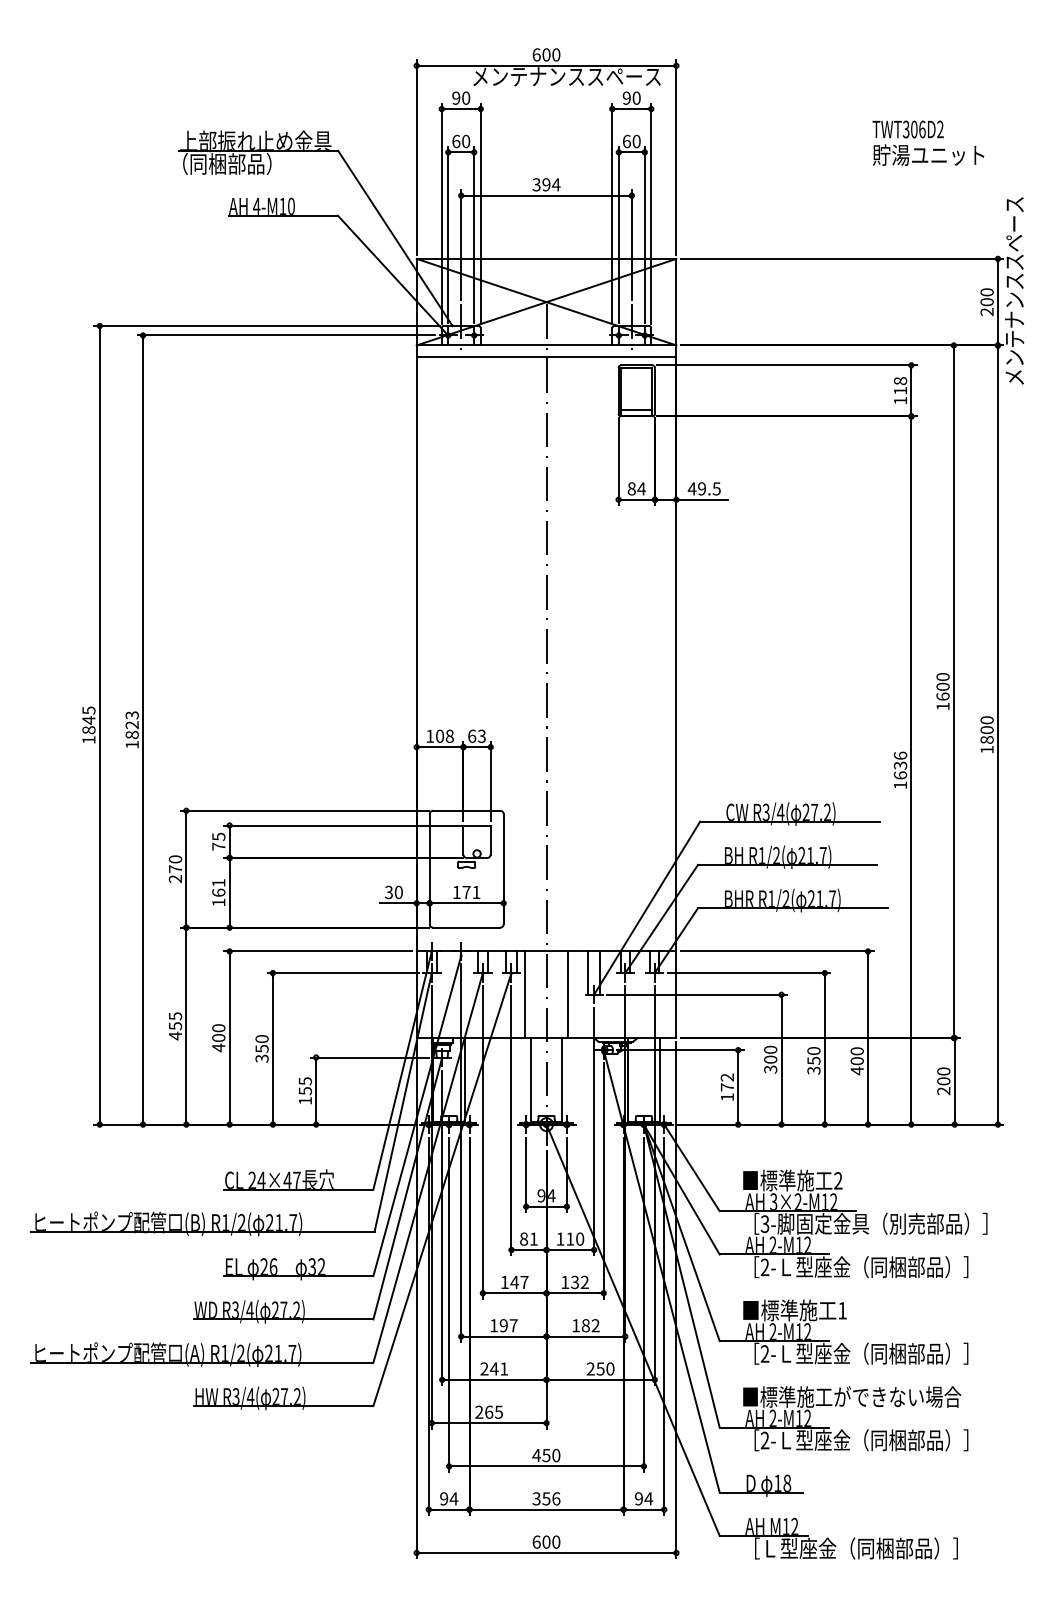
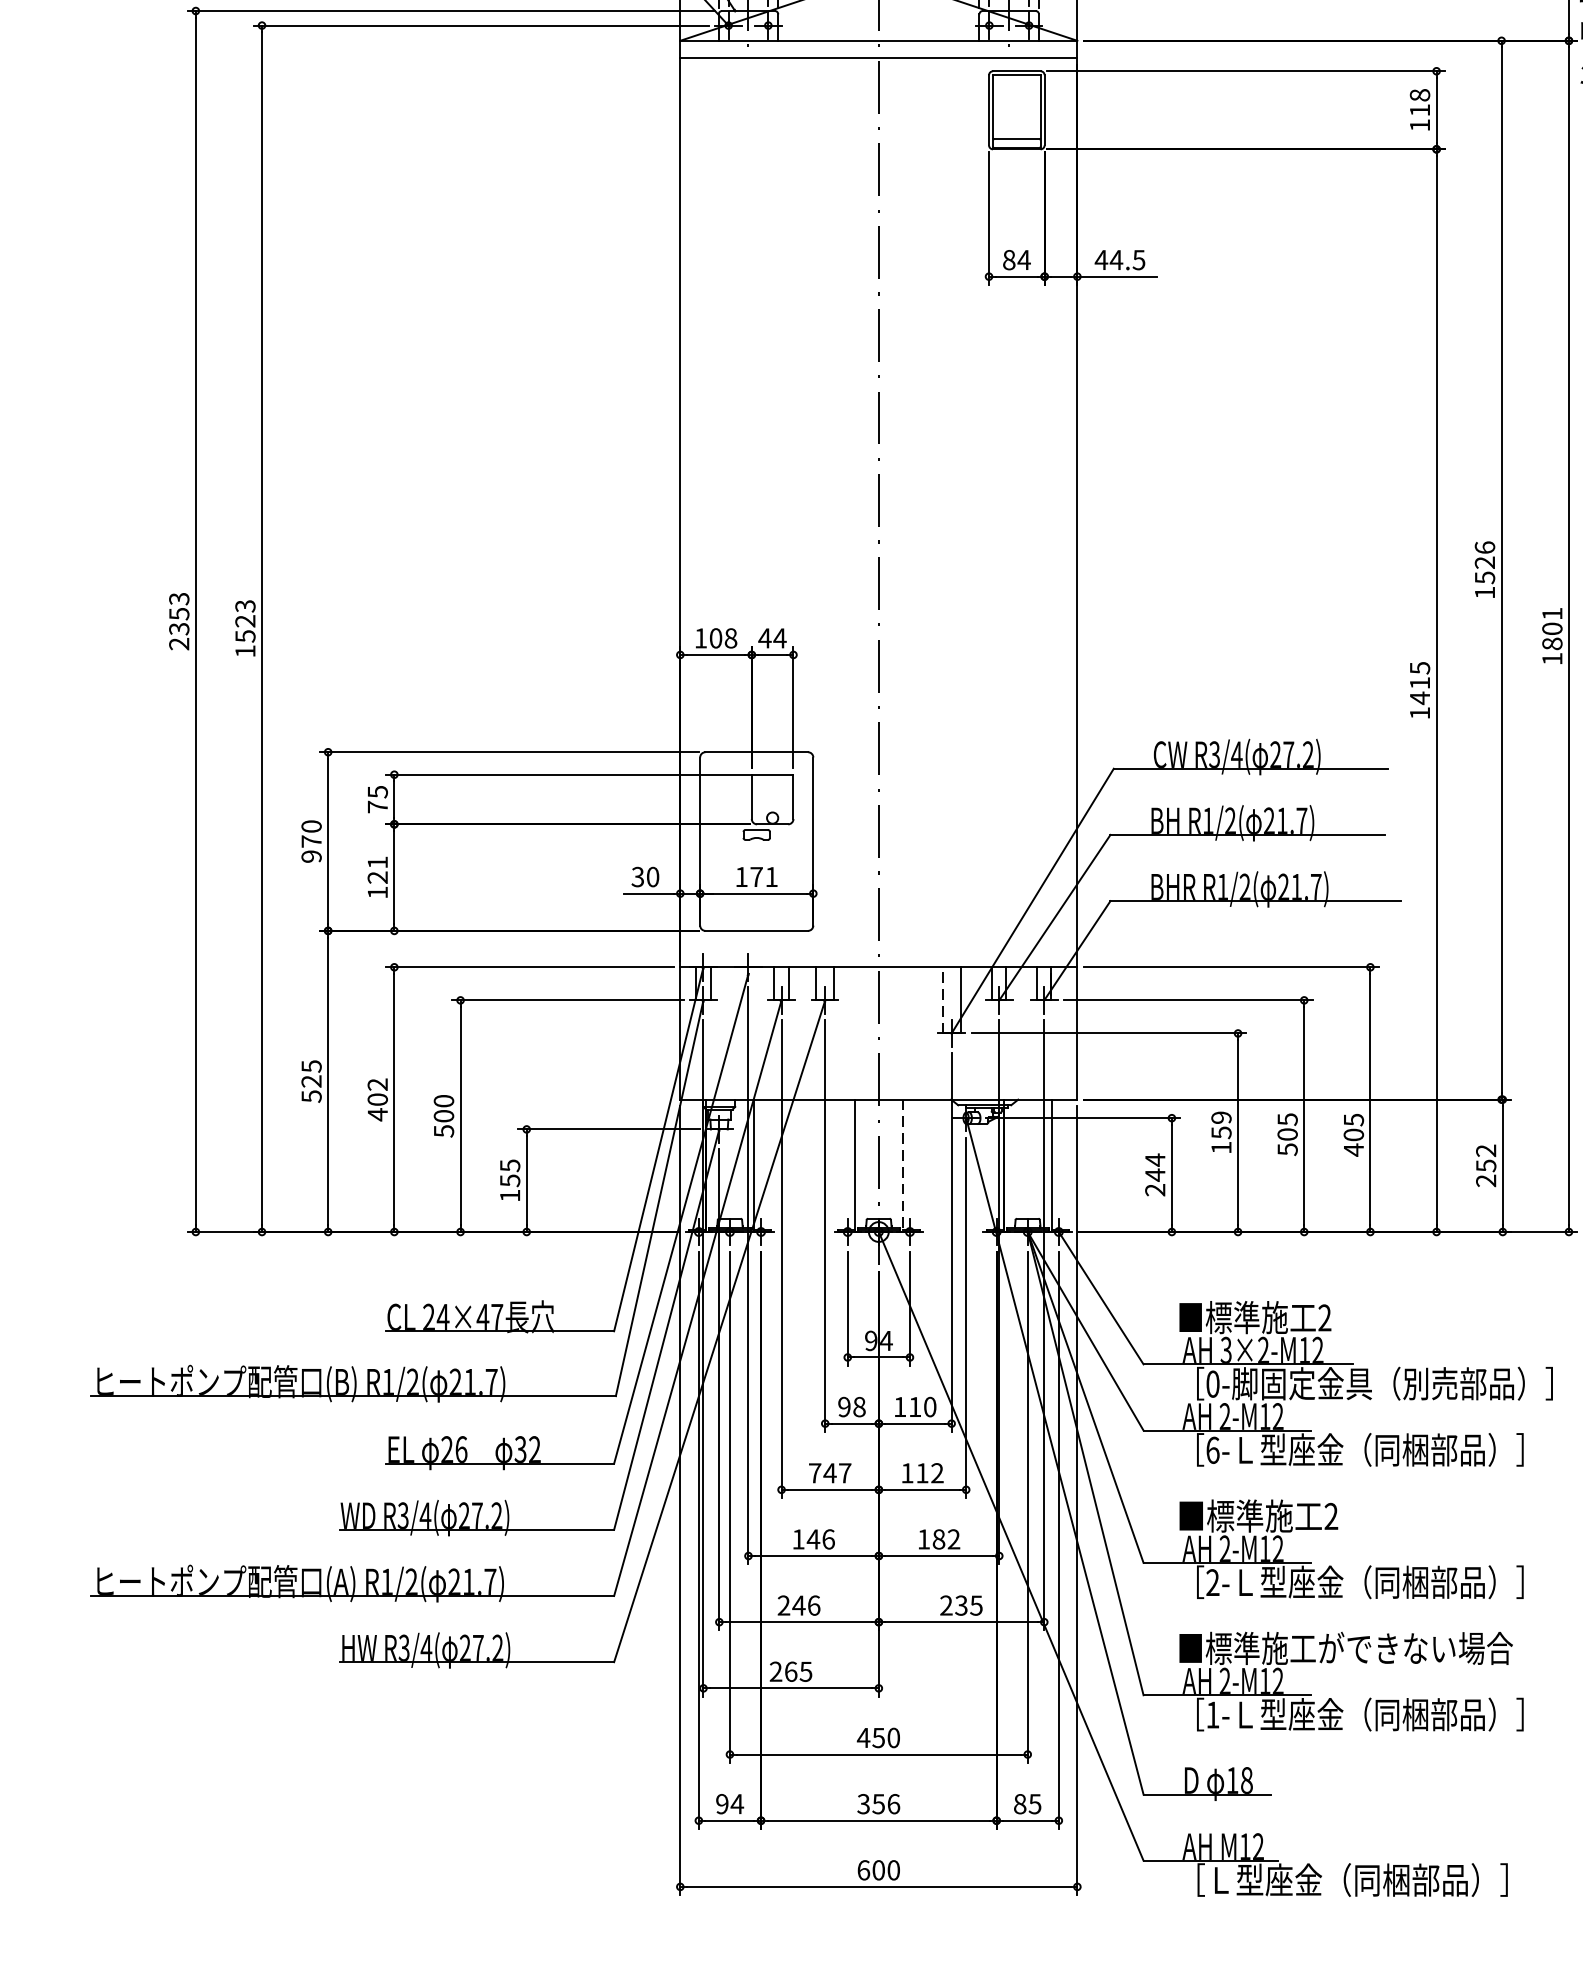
text: (701, 488) -> (1115, 259), 49.5 -> 44.5
text: (942, 686) -> (1484, 562), 1600 -> 1526
text: (986, 720) -> (1551, 614), 1800 -> 1801
text: (88, 725) -> (178, 621), 1845 -> 2353
text: (131, 734) -> (244, 635), 1823 -> 1523
text: (476, 735) -> (771, 637), 63 -> 44
text: (900, 765) -> (1419, 682), 1636 -> 1415
text: (175, 879) -> (311, 857), 270 -> 970
text: (218, 892) -> (377, 877), 161 -> 121
line: (588, 973) -> (942, 1000), solid -> dashed
line: (524, 994) -> (845, 1033), removed
line: (568, 994) -> (912, 1033), removed
text: (218, 1028) -> (377, 1085), 400 -> 402
text: (175, 1031) -> (311, 1089), 455 -> 525
text: (856, 1051) -> (1352, 1120), 400 -> 405
text: (261, 1053) -> (443, 1123), 350 -> 500
text: (770, 1059) -> (1221, 1132), 300 -> 159
text: (813, 1060) -> (1286, 1133), 350 -> 505
text: (943, 1076) -> (1485, 1158), 200 -> 252
line: (562, 1081) -> (903, 1166), solid -> dashed
text: (726, 1087) -> (1153, 1175), 172 -> 244
text: (764, 1223) -> (1212, 1383), 3- -> 0-
text: (528, 1238) -> (851, 1406), 81 -> 98
text: (764, 1267) -> (1212, 1450), 2- -> 6-
text: (504, 1282) -> (814, 1473), 147 -> 747
text: (574, 1282) -> (921, 1473), 132 -> 112
text: (842, 1310) -> (1331, 1516), 1 -> 2
text: (508, 1325) -> (820, 1539), 197 -> 146
text: (504, 1368) -> (814, 1604), 241 -> 246
text: (605, 1368) -> (968, 1604), 250 -> 235
text: (764, 1440) -> (1212, 1714), 2- -> 1-
text: (644, 1498) -> (1028, 1803), 94 -> 85

